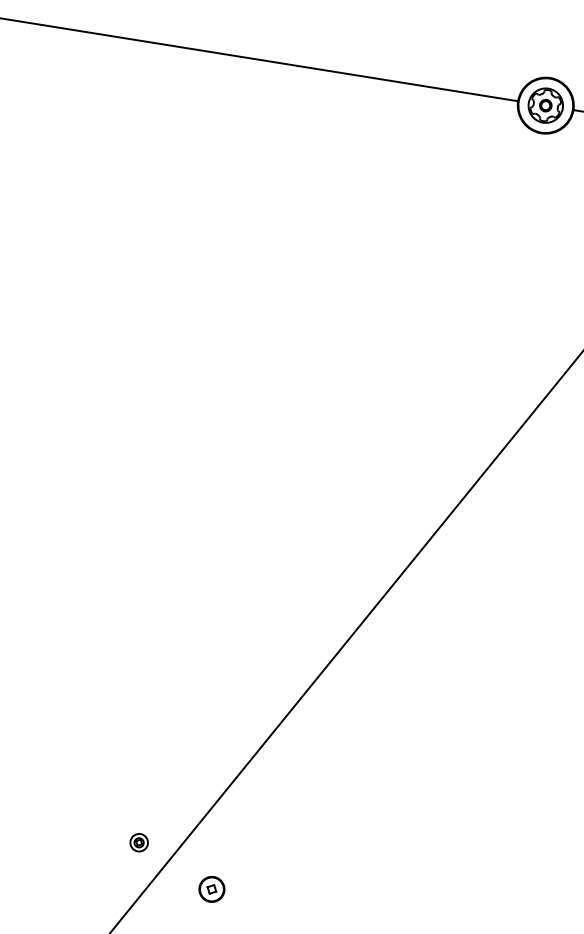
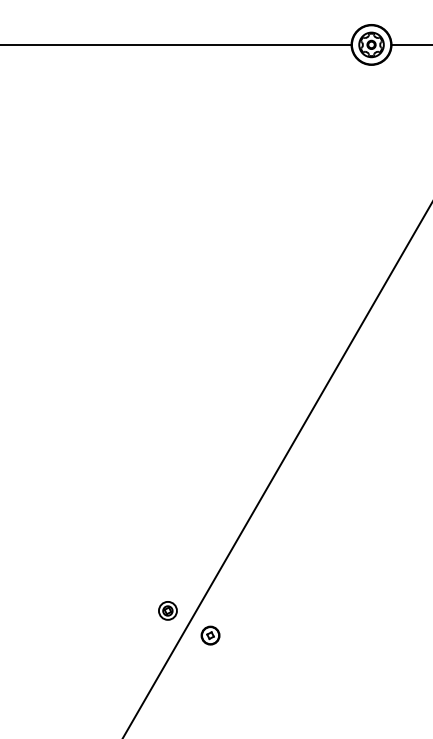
part: (138, 842) -> (167, 610), size x1.43
part: (211, 889) -> (210, 635), moved

